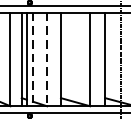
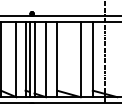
line: (32, 59) -> (34, 59), dashed -> solid
line: (47, 59) -> (46, 59), dashed -> solid

